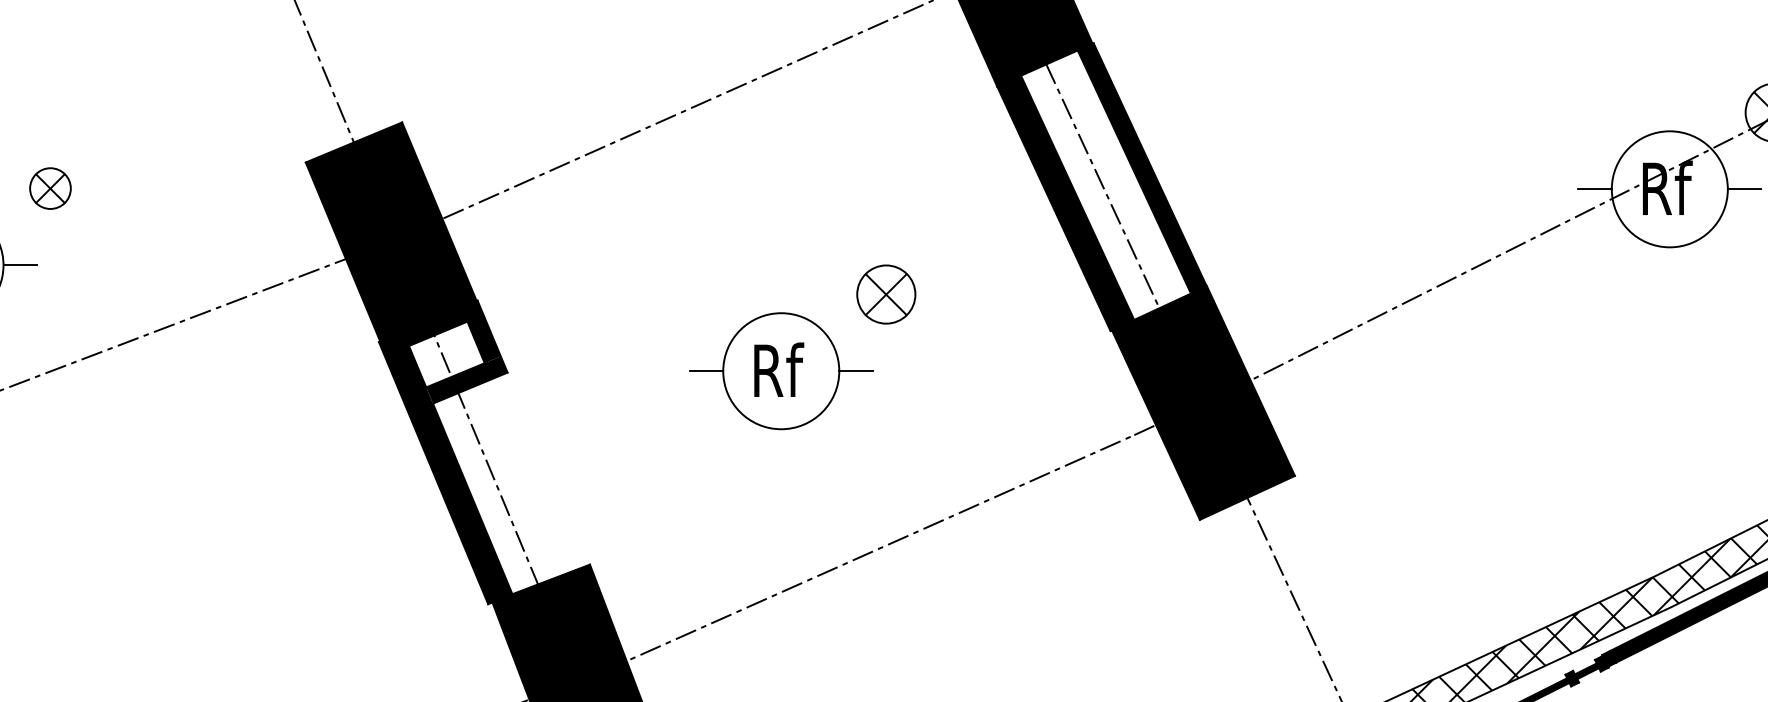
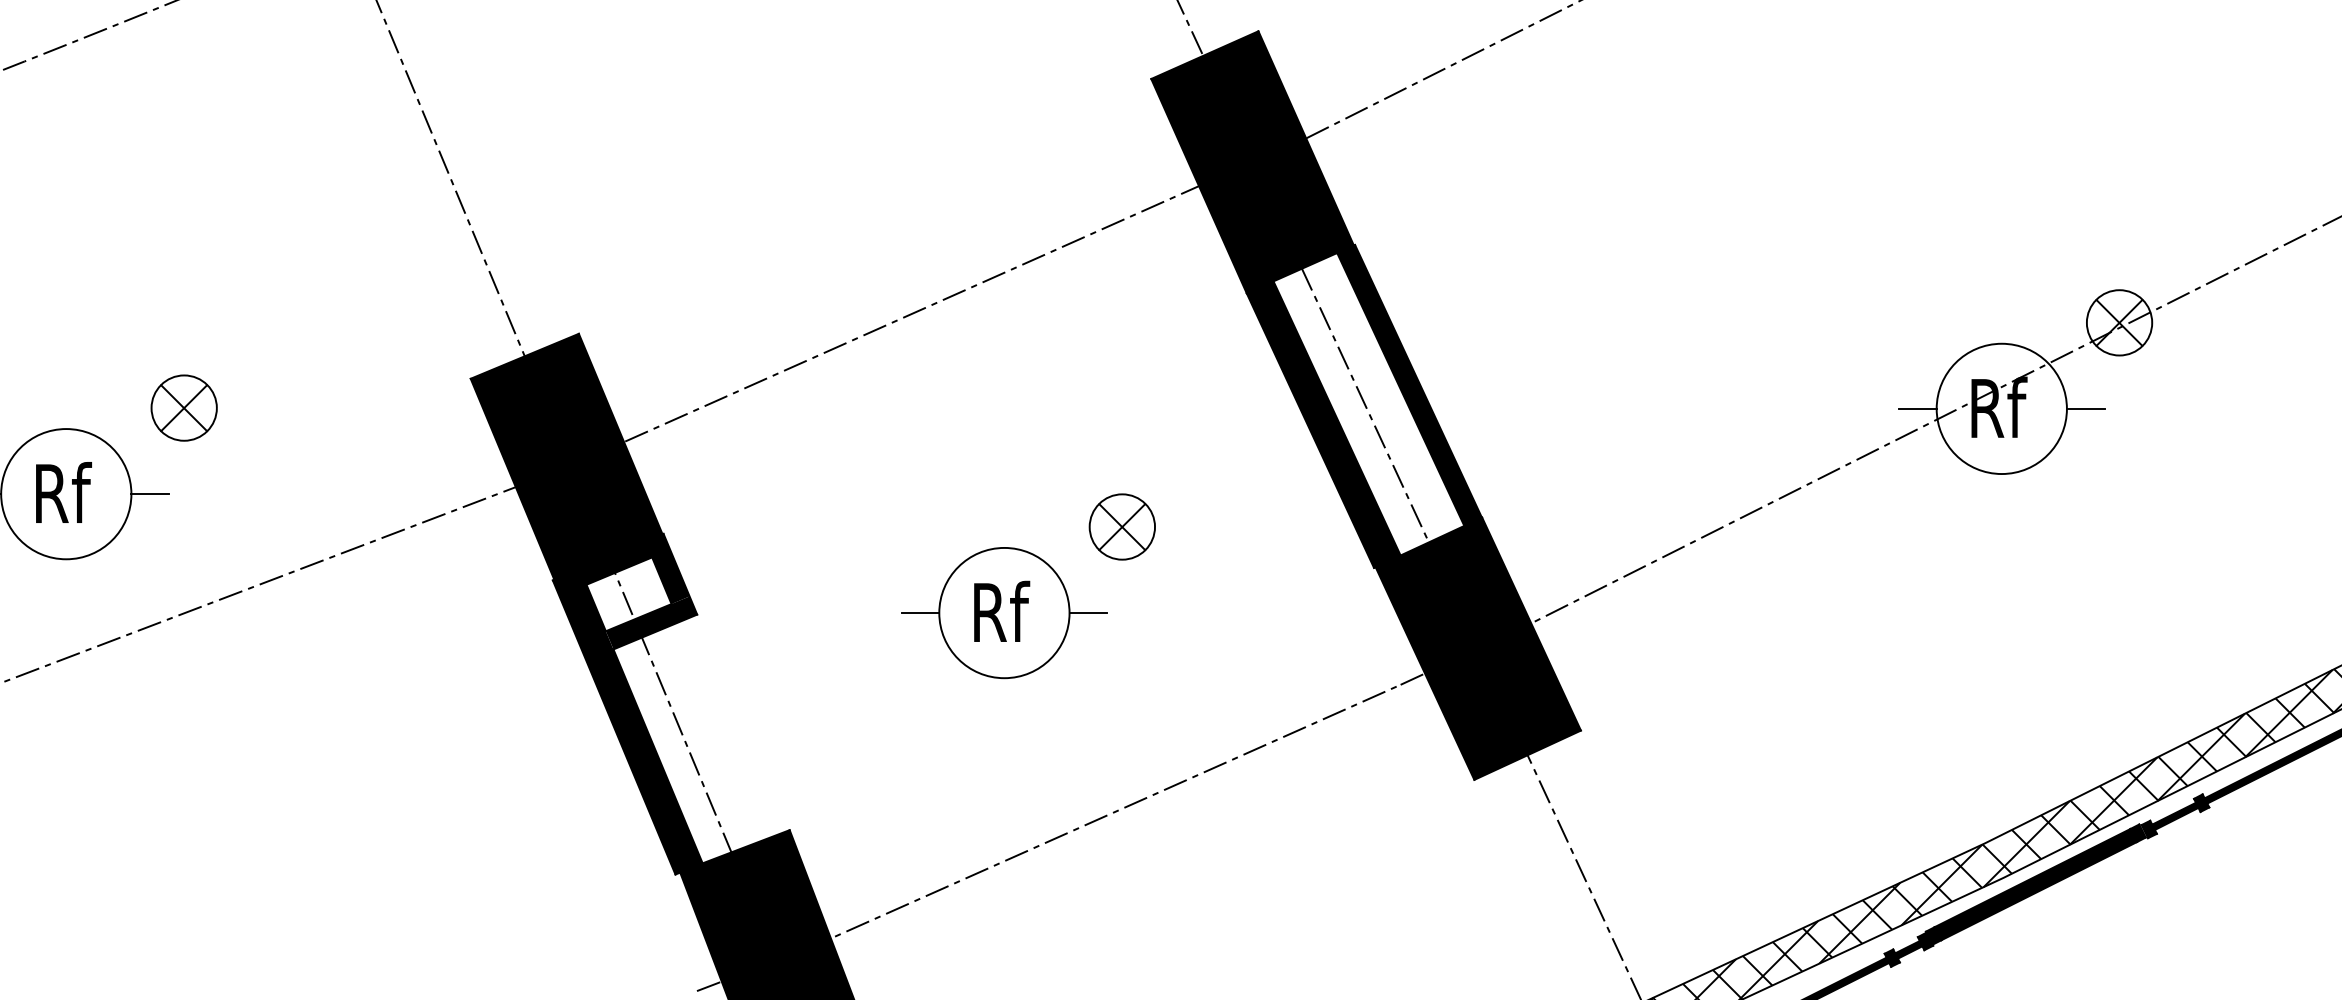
part: (49, 188) -> (183, 407), size x1.43

